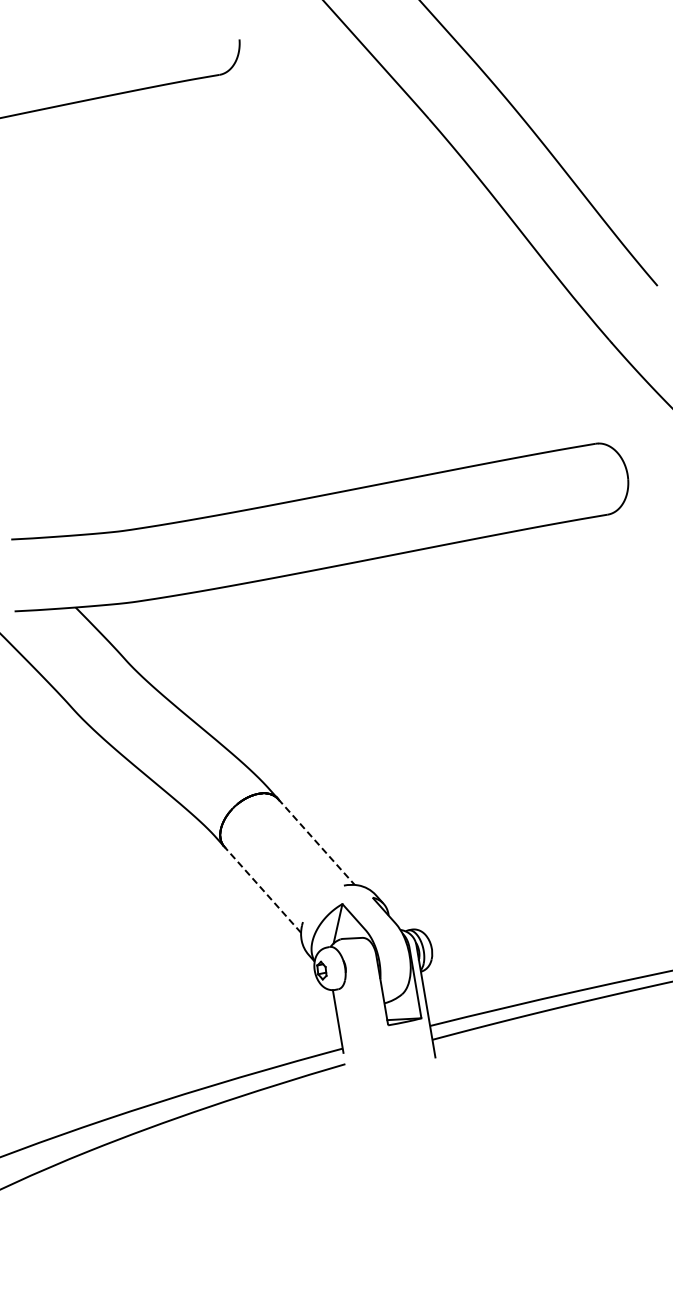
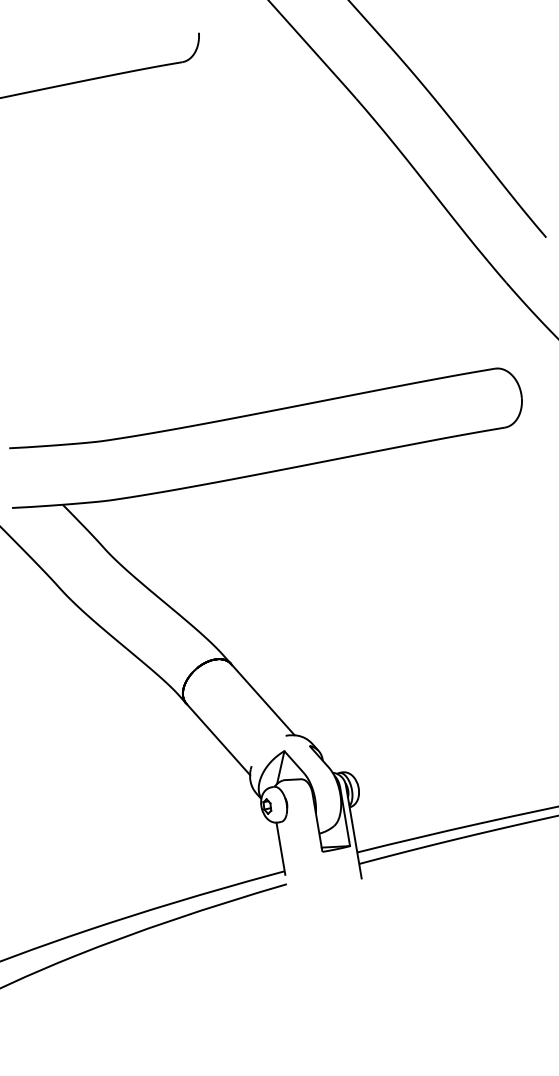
line: (316, 841) -> (262, 699), dashed -> solid
line: (262, 889) -> (218, 739), dashed -> solid

